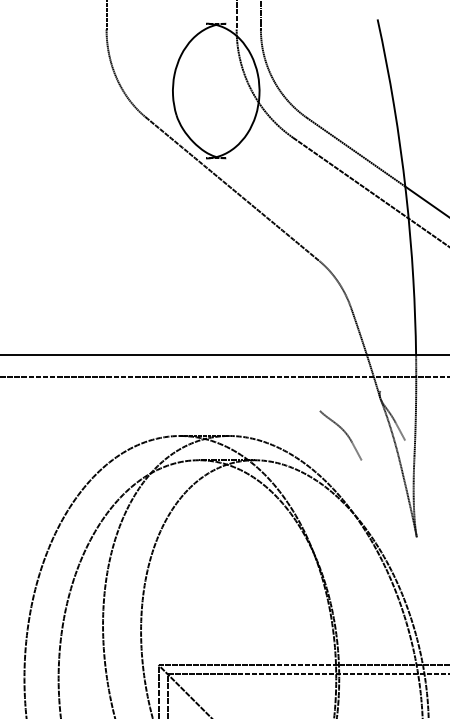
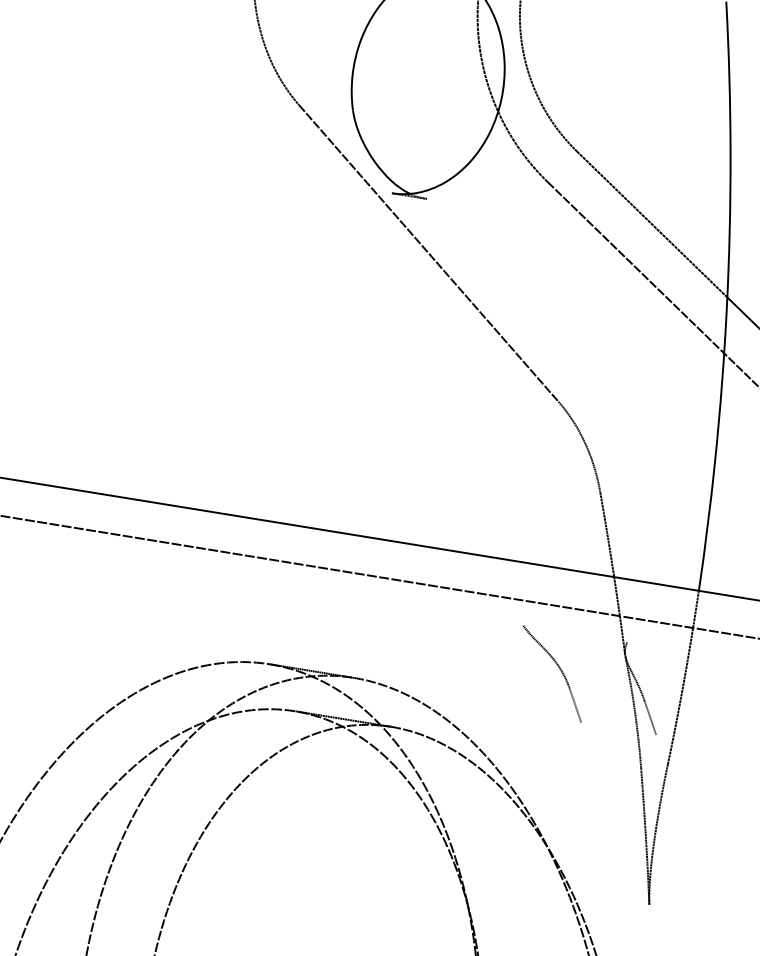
part: (340, 435) -> (551, 673), moved

